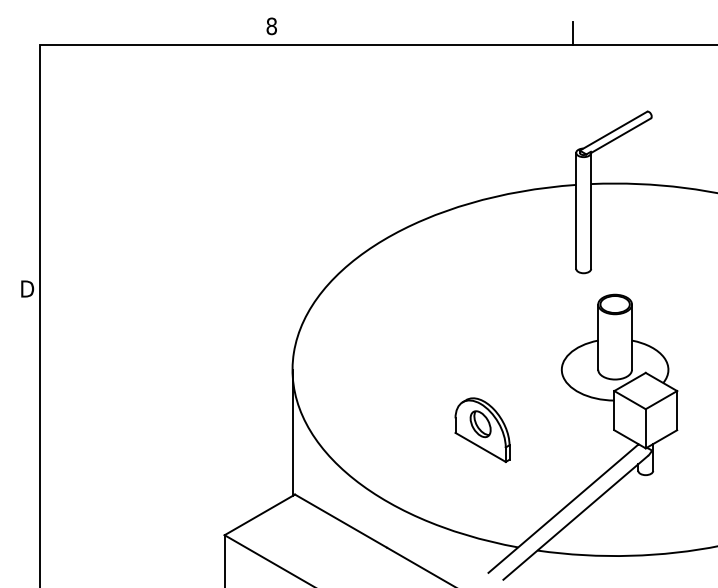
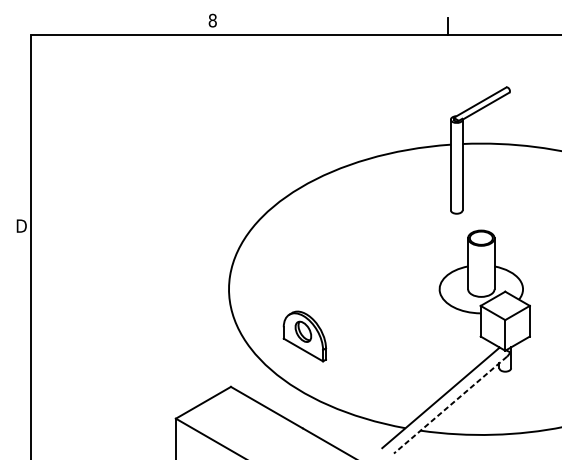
part: (482, 429) -> (304, 335), moved
line: (292, 432) -> (228, 338), removed
line: (575, 518) -> (450, 405), solid -> dashed

